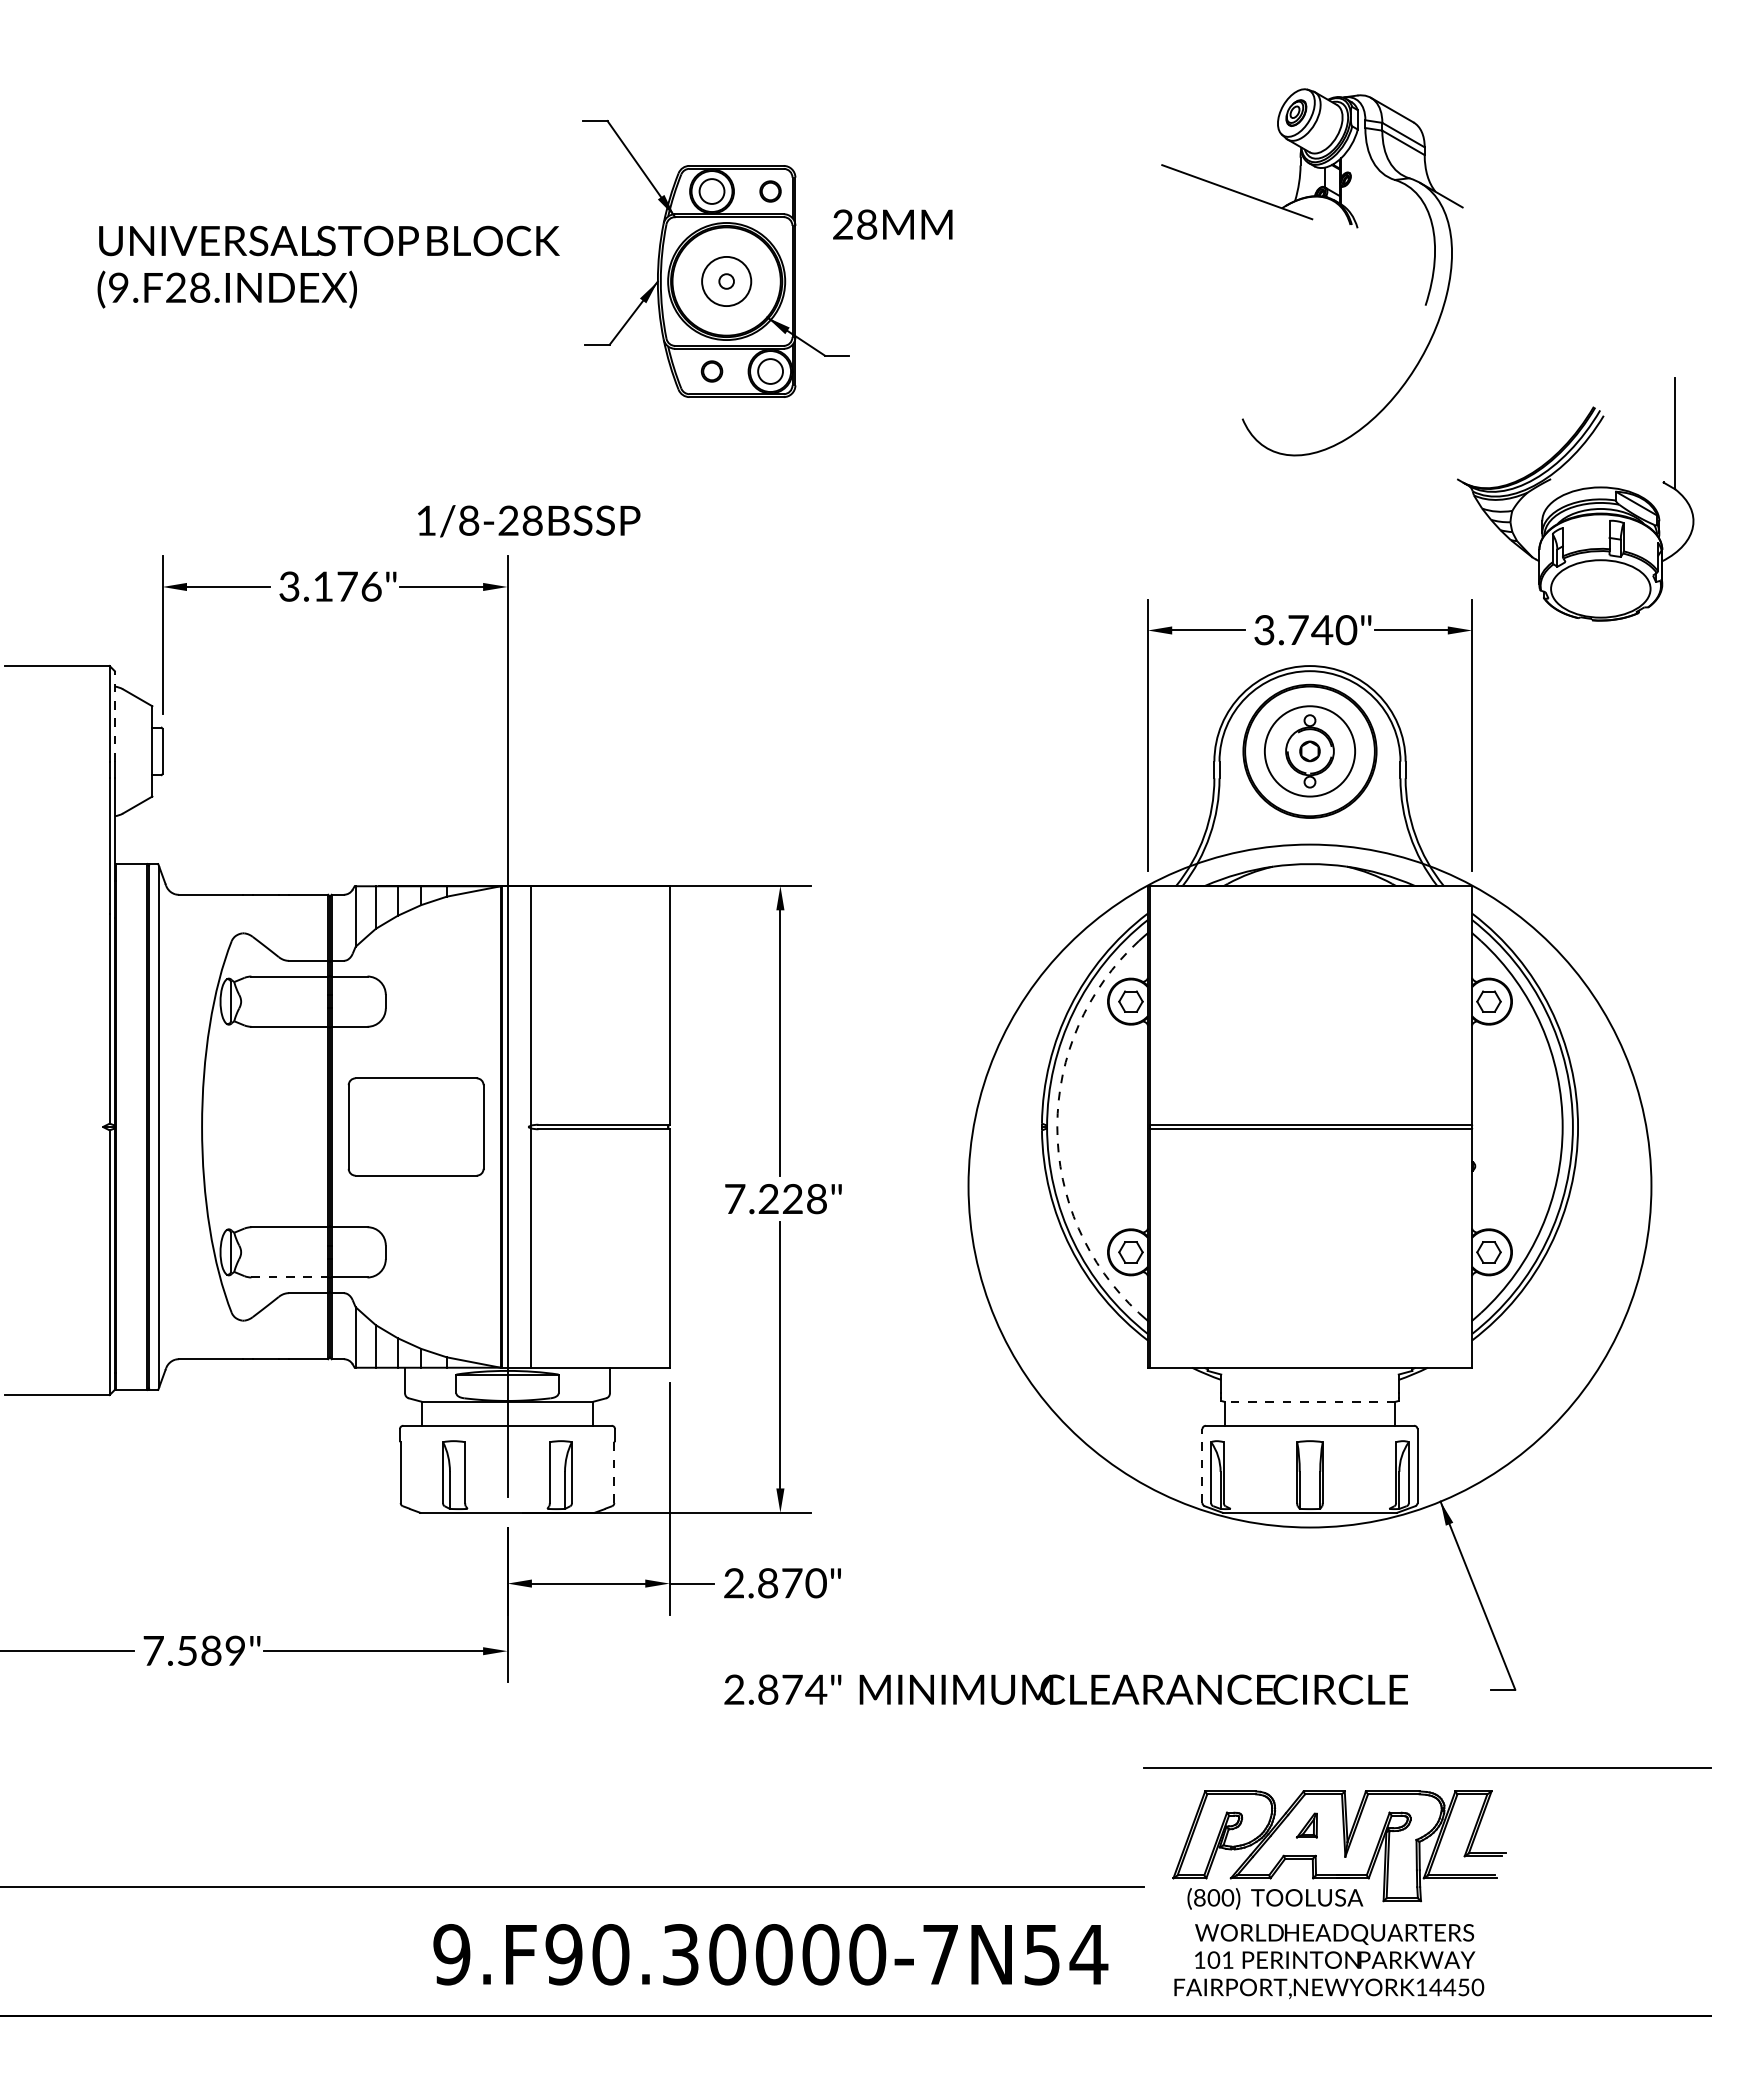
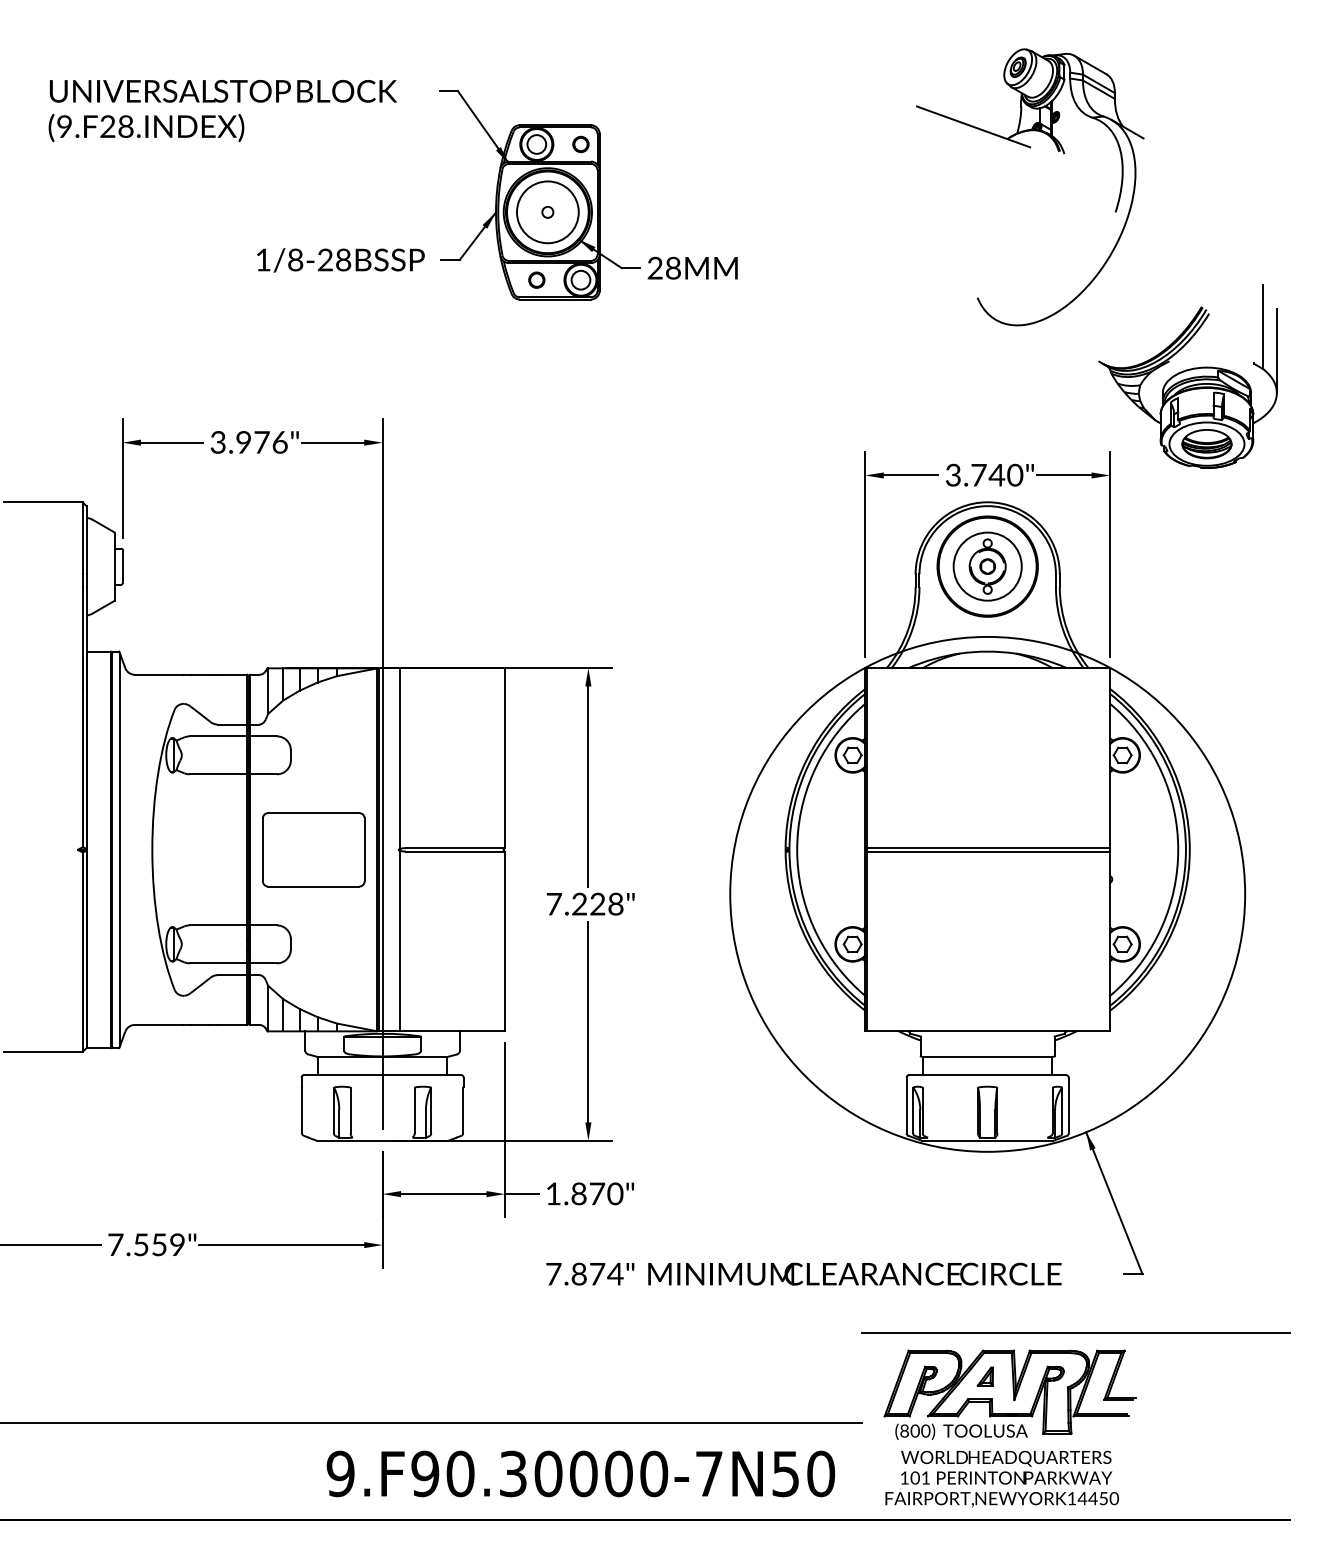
part: (1312, 220) -> (1030, 148), moved
text: (892, 224) -> (692, 268), moved
text: (328, 266) -> (222, 110), moved
circle: (726, 281) -> (547, 212), size x1.67
line: (1693, 465) -> (1276, 351), added
text: (529, 521) -> (341, 260), moved
text: (322, 586) -> (243, 442), 3.176" -> 3.976"
part: (1600, 588) -> (1206, 443), added
line: (114, 715) -> (86, 539), dashed -> solid
arc: (1057, 1127) -> (797, 850), dashed -> solid
line: (290, 1277) -> (219, 963), dashed -> solid
line: (1309, 1401) -> (987, 1056), dashed -> solid
line: (1202, 1466) -> (906, 1105), dashed -> solid
line: (614, 1472) -> (463, 1110), dashed -> solid
text: (733, 1583) -> (553, 1194), 2.870" -> 1.870"
text: (211, 1650) -> (159, 1244), 7.589" -> 7.559"
text: (734, 1689) -> (553, 1273), 2.874" -> 7.874"
text: (1088, 1954) -> (820, 1473), 9.F90.30000-7N54 -> 9.F90.30000-7N50

